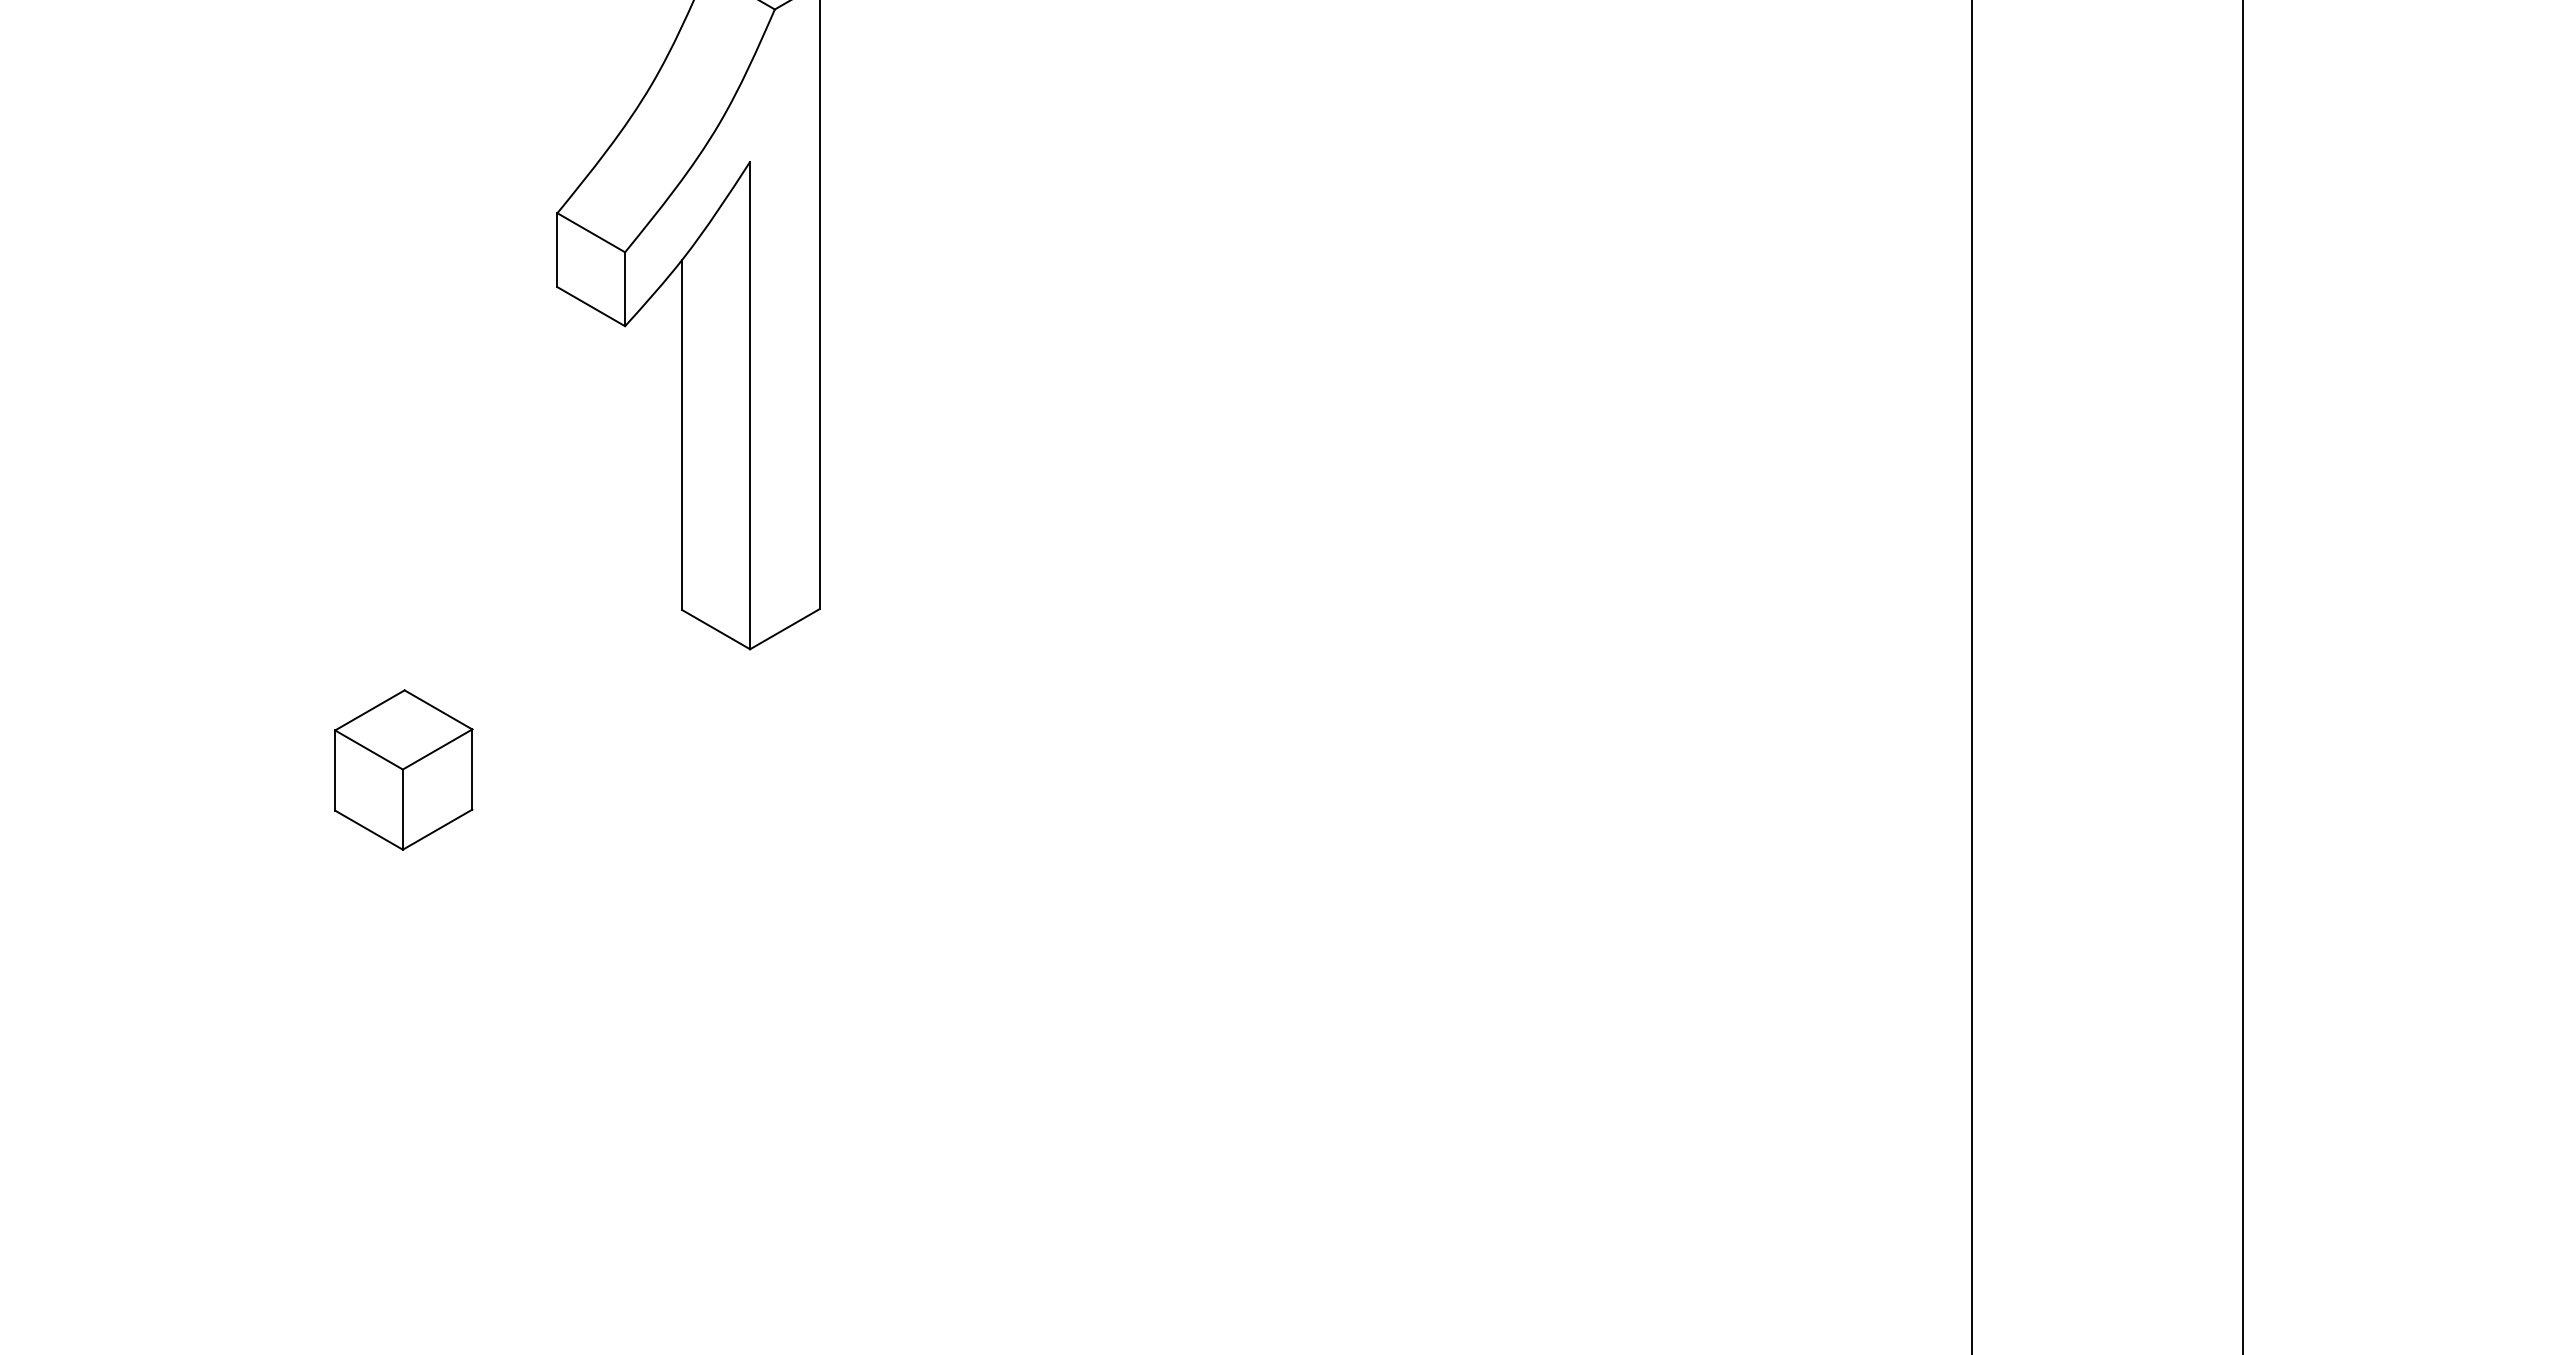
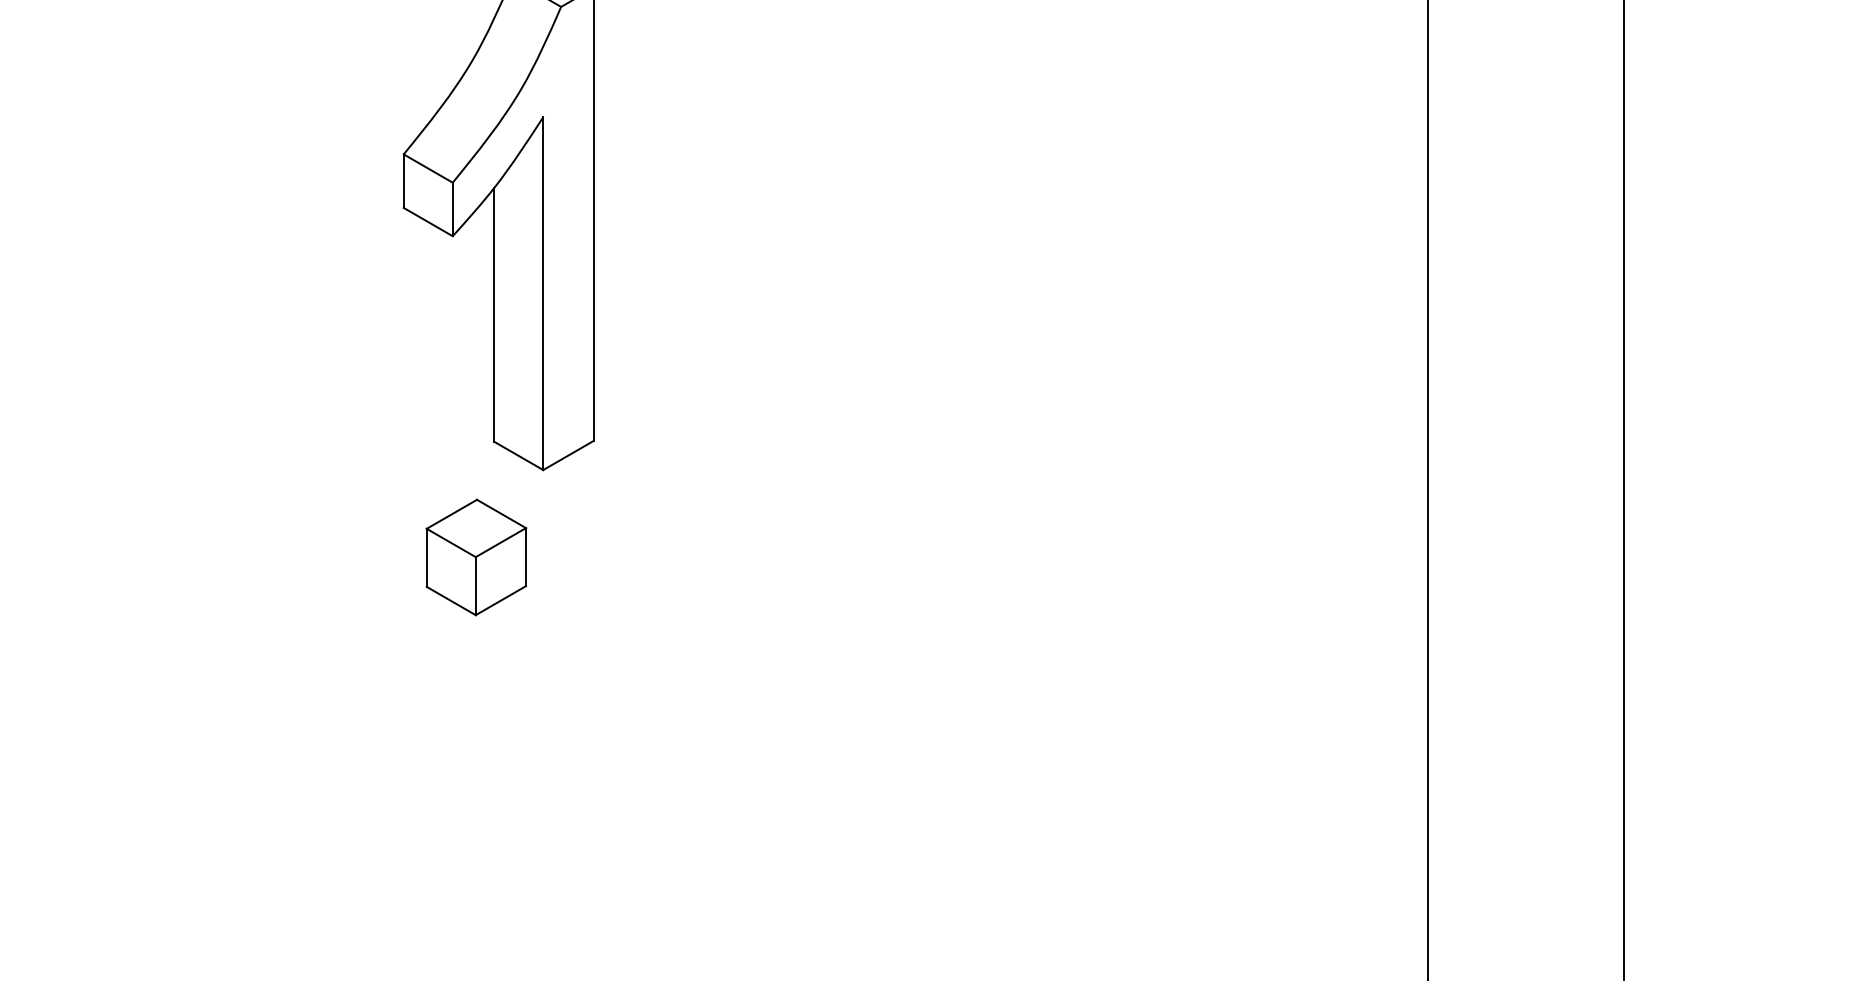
part: (403, 769) -> (476, 557), moved

